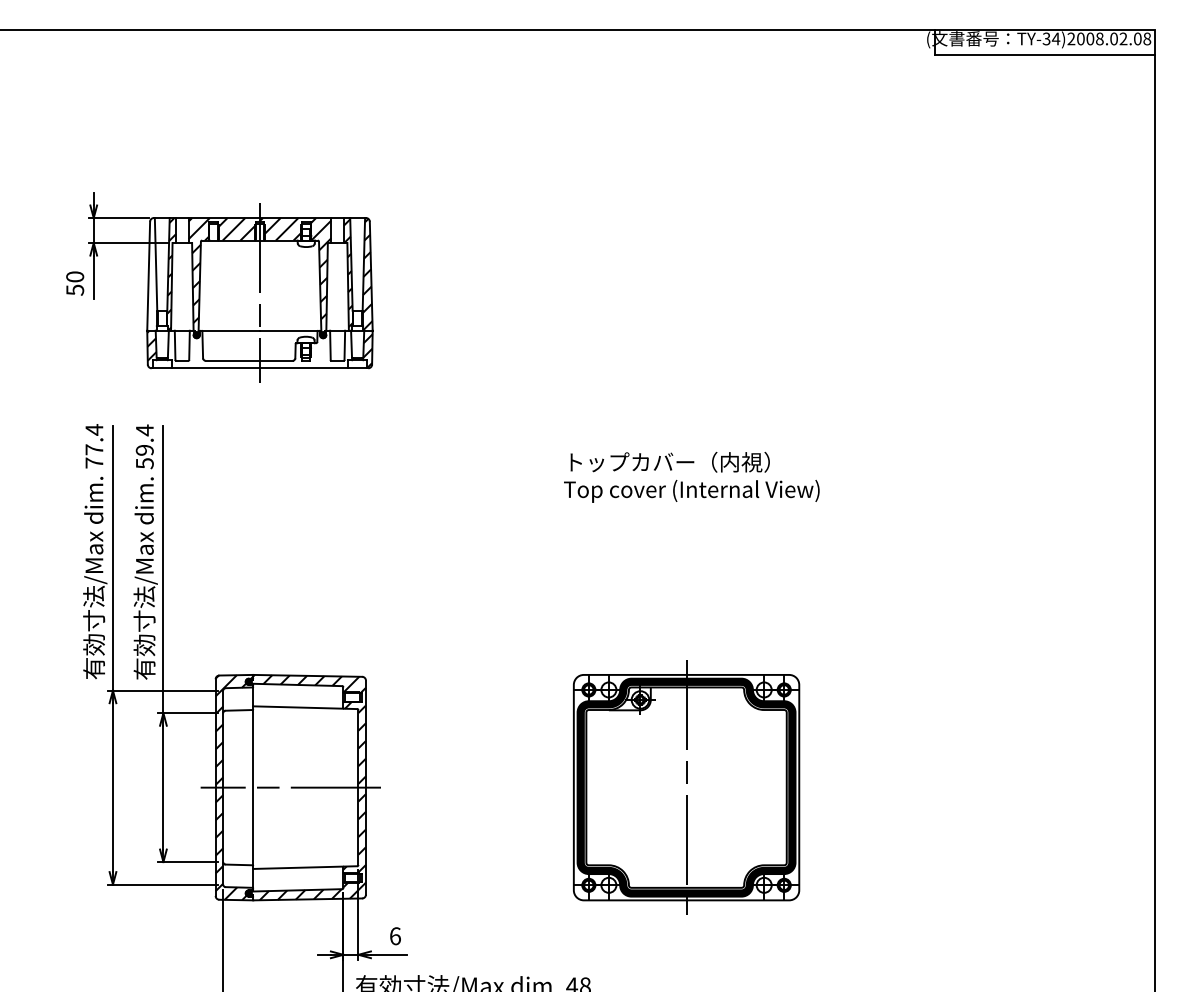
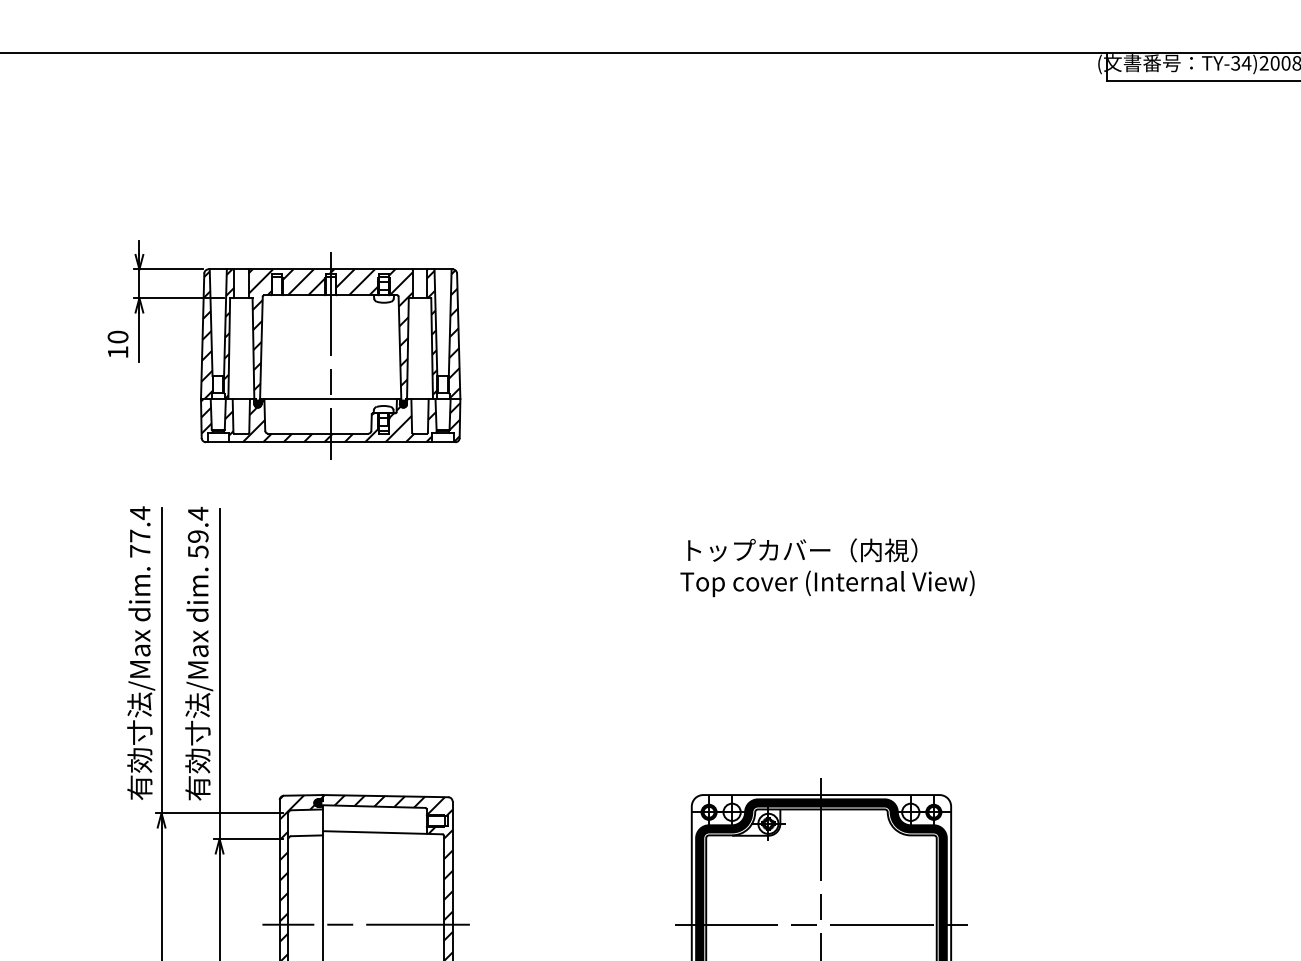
hatch: (152, 274) -> (207, 334), added
text: (75, 289) -> (118, 351), 50 -> 10
hatch: (260, 349) -> (331, 420), added
line: (686, 787) -> (821, 924), added

